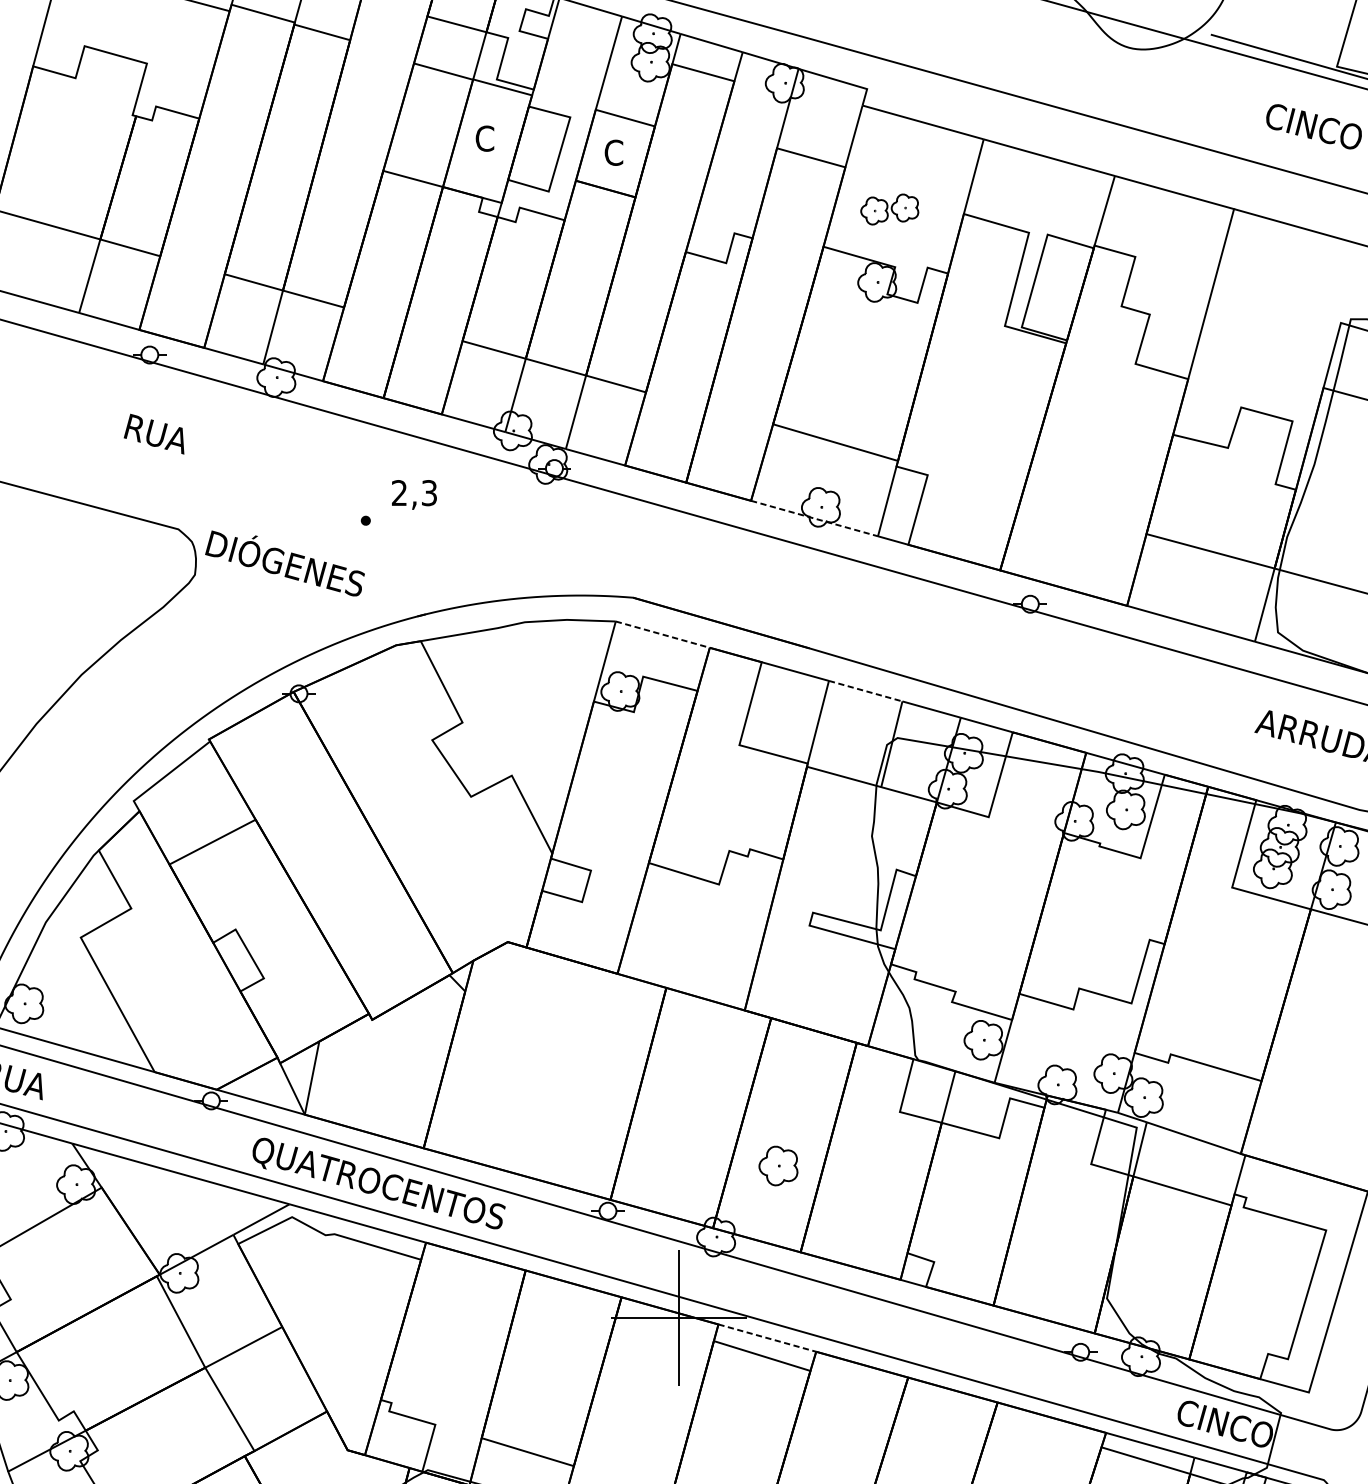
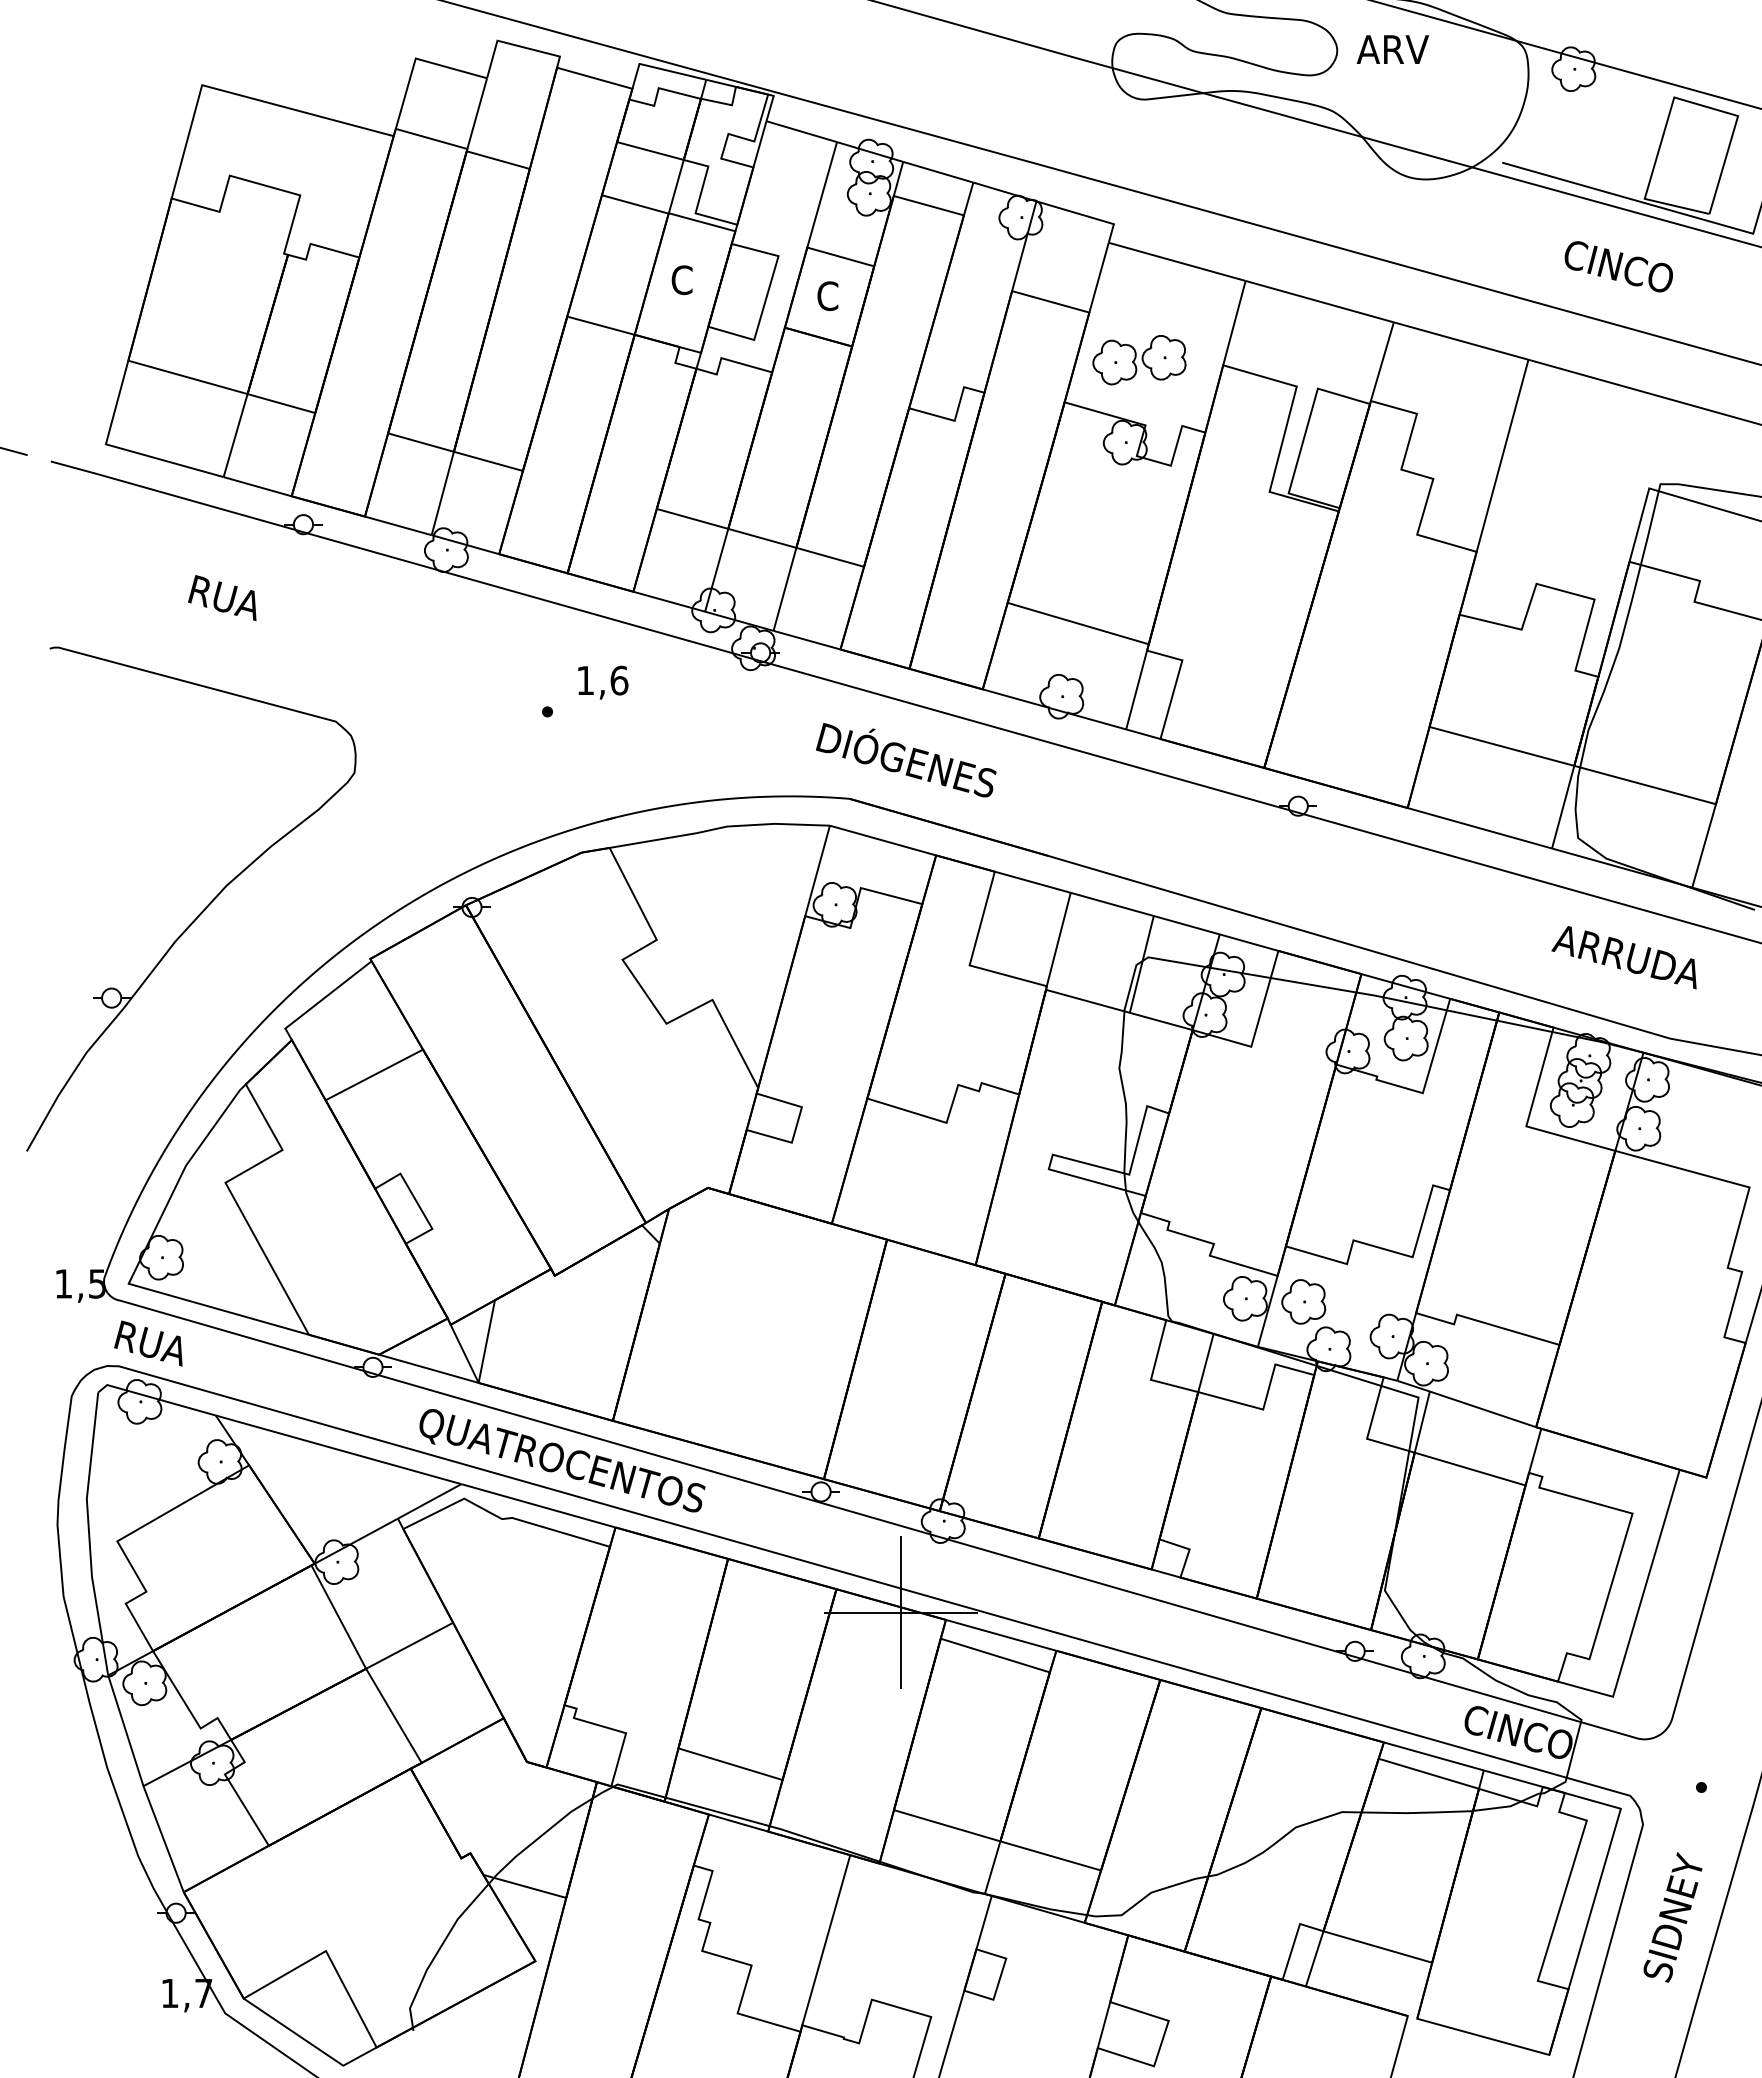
part: (889, 209) -> (1139, 360), size x1.43
text: (154, 433) -> (222, 597), moved
text: (414, 492) -> (602, 680), 2,3 -> 1,6
line: (814, 518) -> (1054, 709), dashed -> solid
text: (285, 563) -> (906, 760), moved
line: (663, 634) -> (883, 840), dashed -> solid
line: (865, 691) -> (1112, 904), dashed -> solid
part: (778, 1165) -> (1303, 1301), moved
line: (767, 1338) -> (1001, 1635), dashed -> solid

